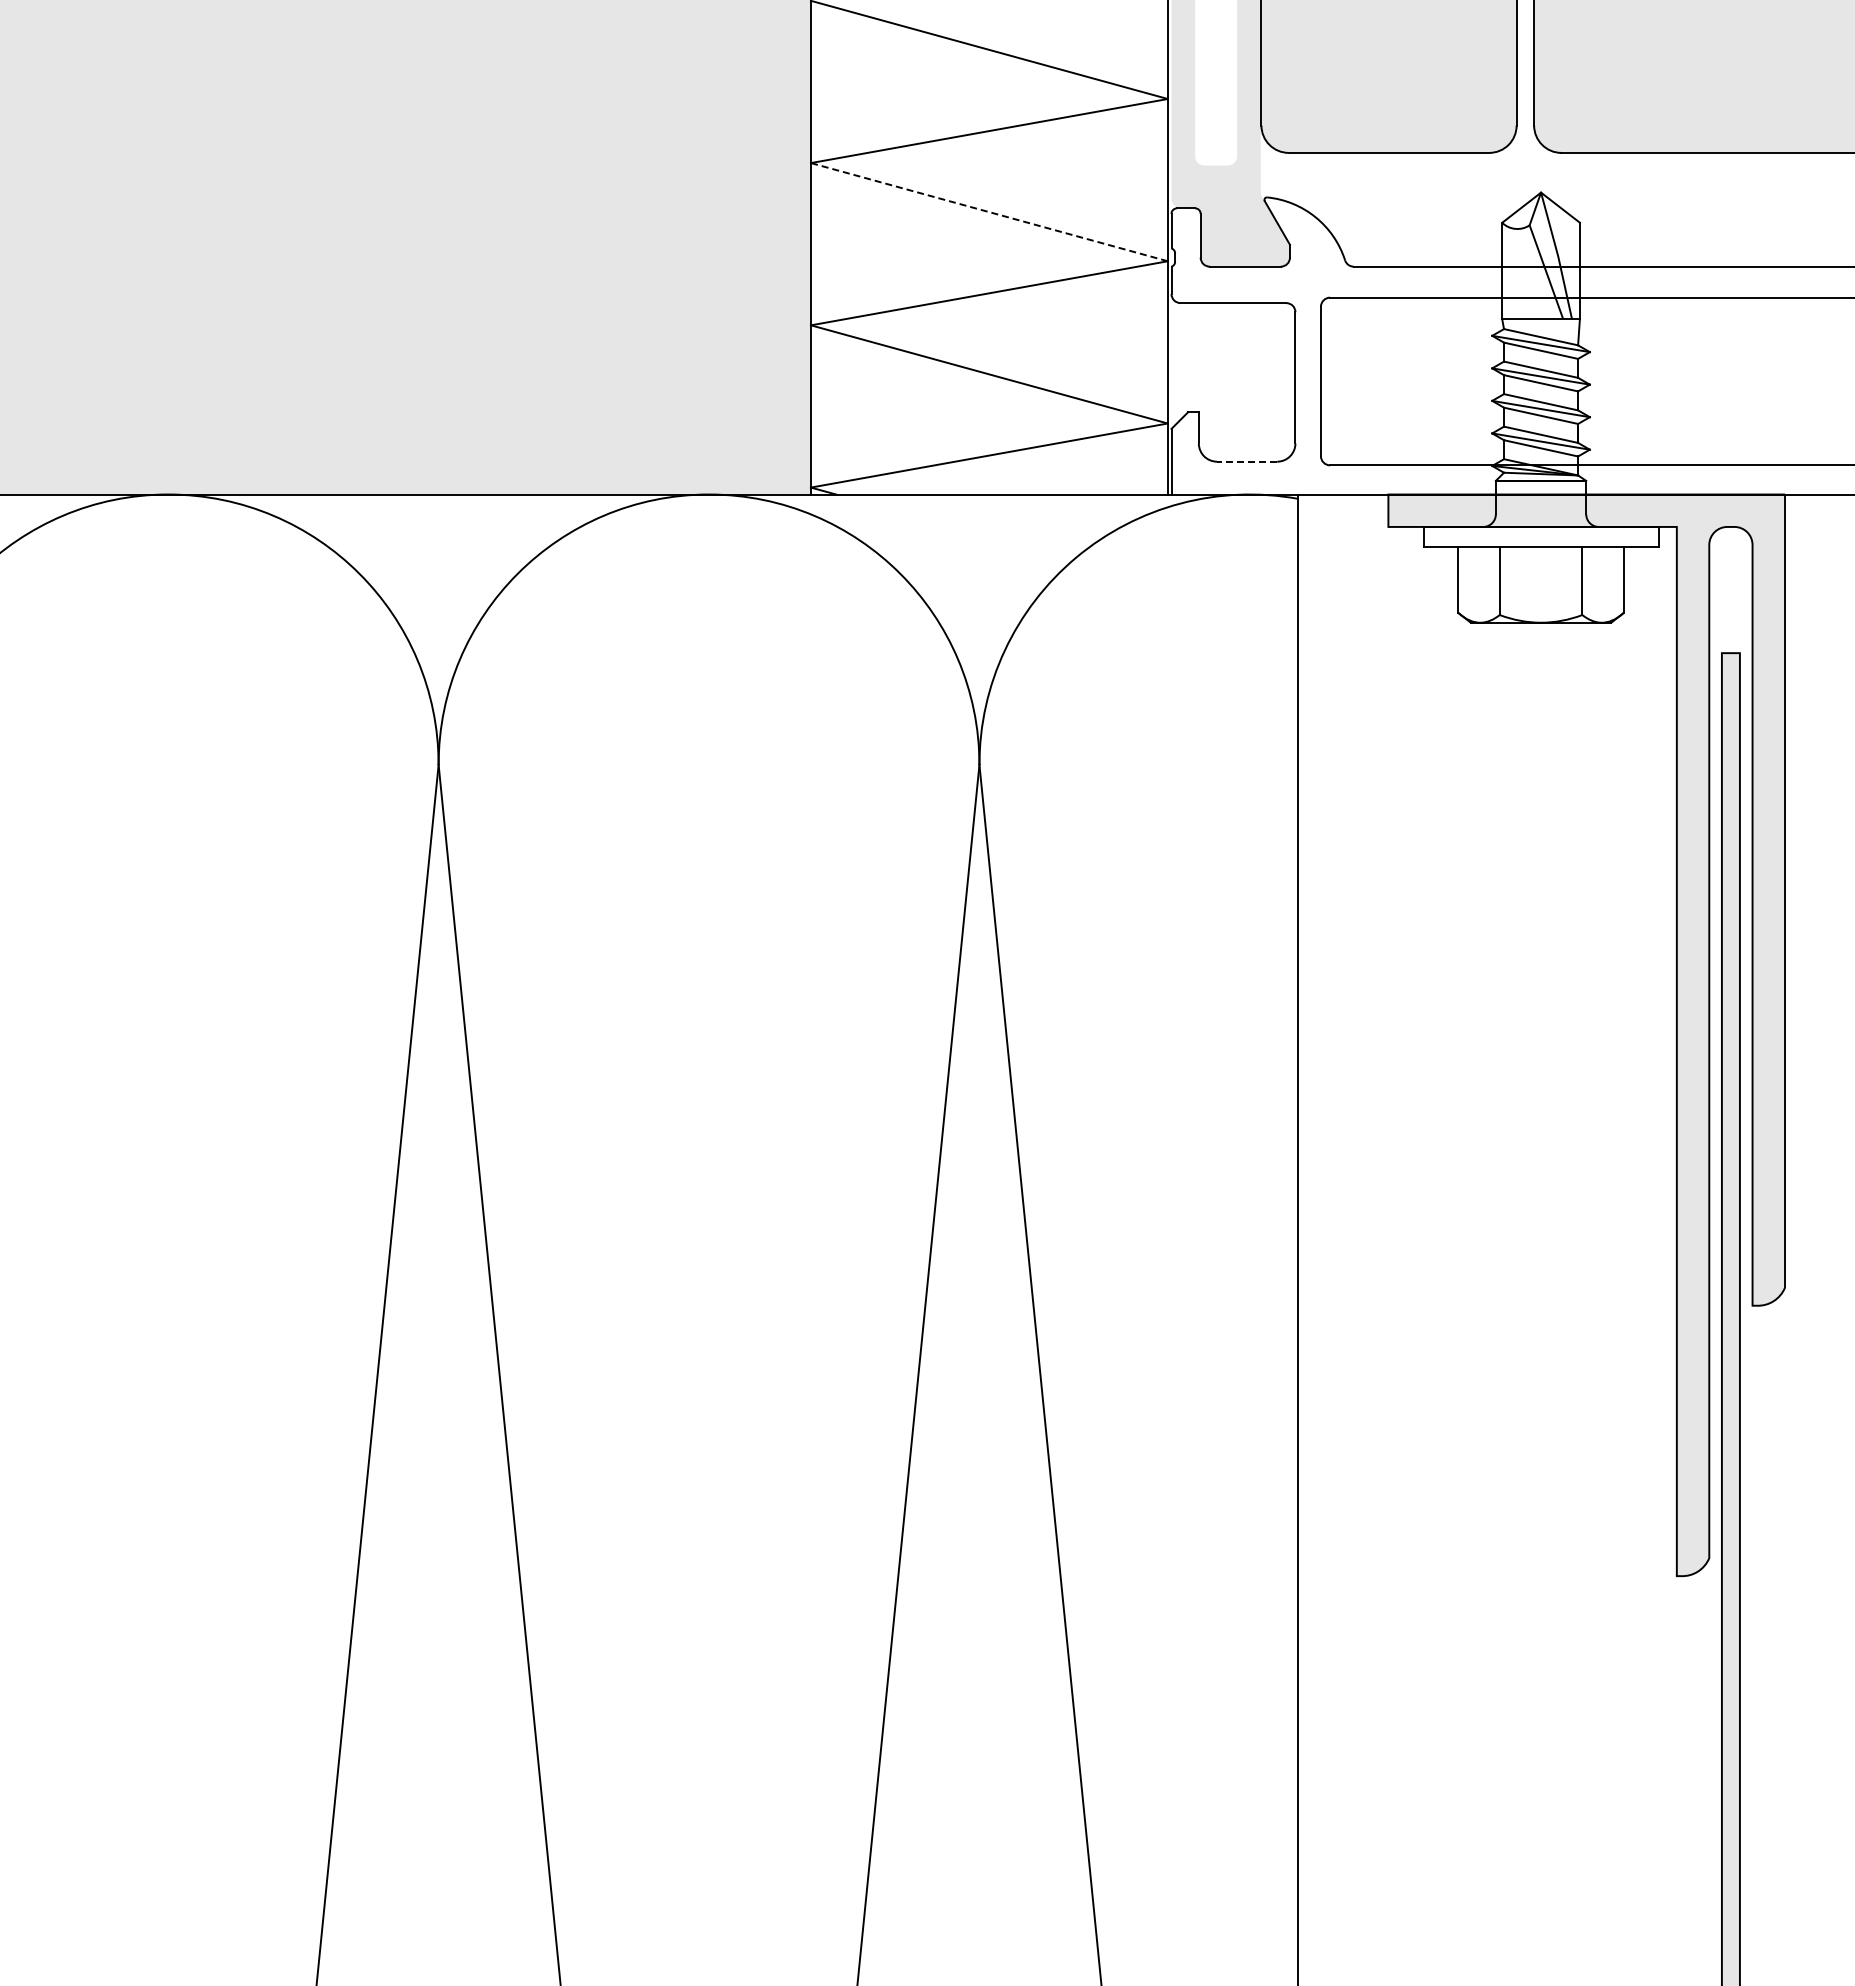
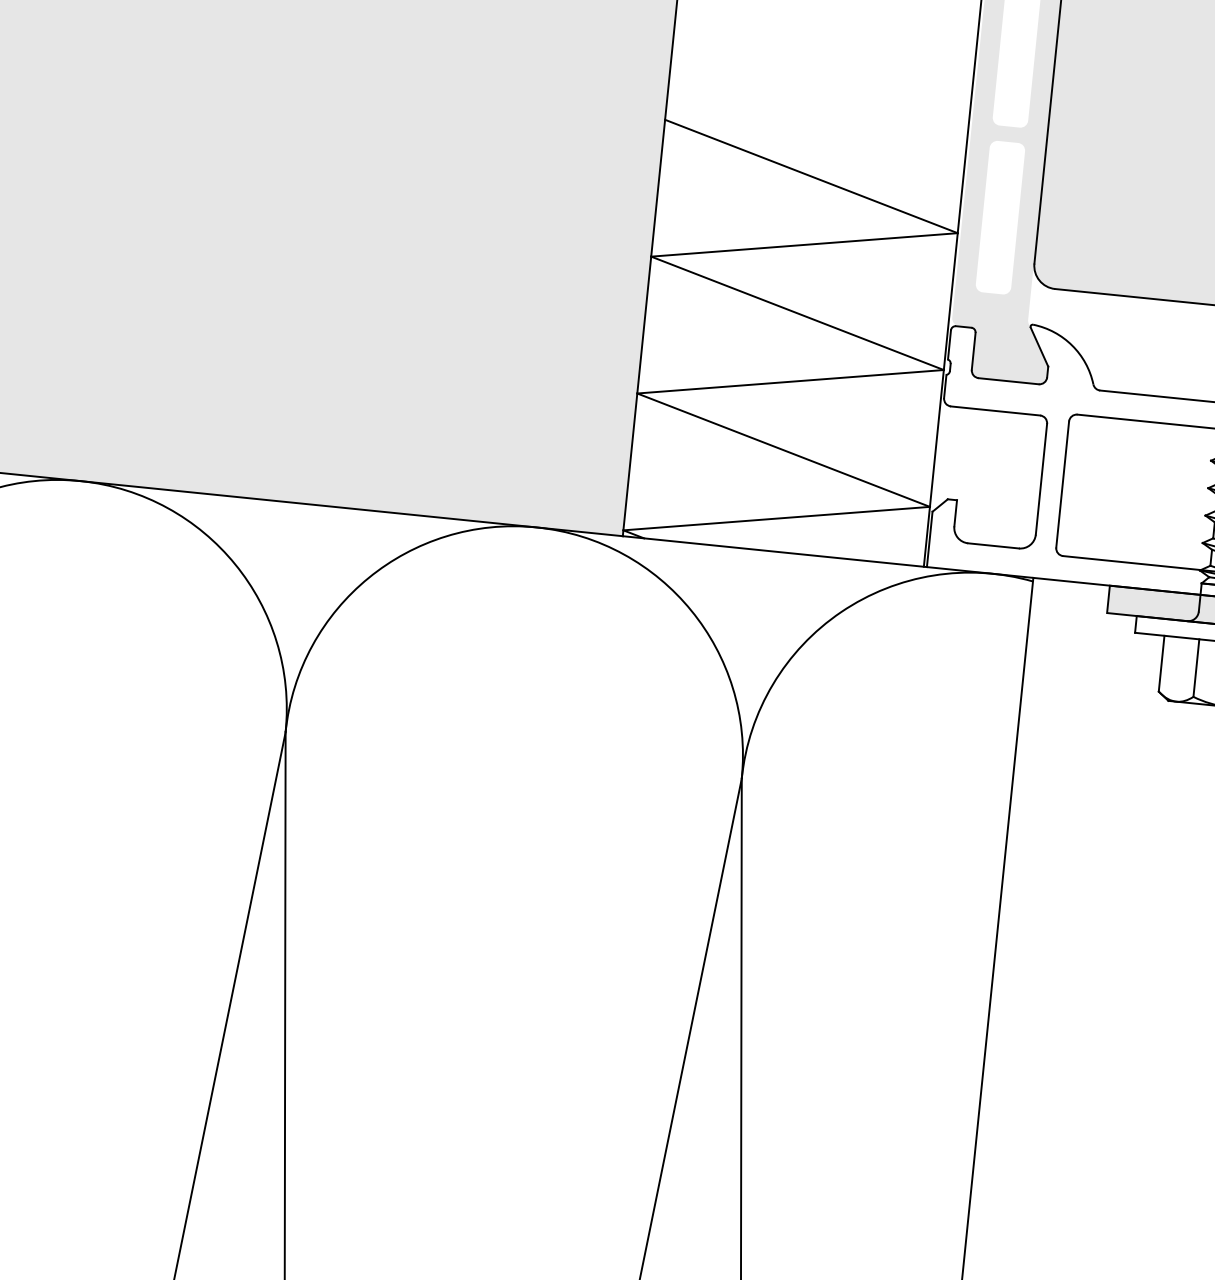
line: (988, 212) -> (796, 313), dashed -> solid
line: (1246, 461) -> (993, 545), dashed -> solid

